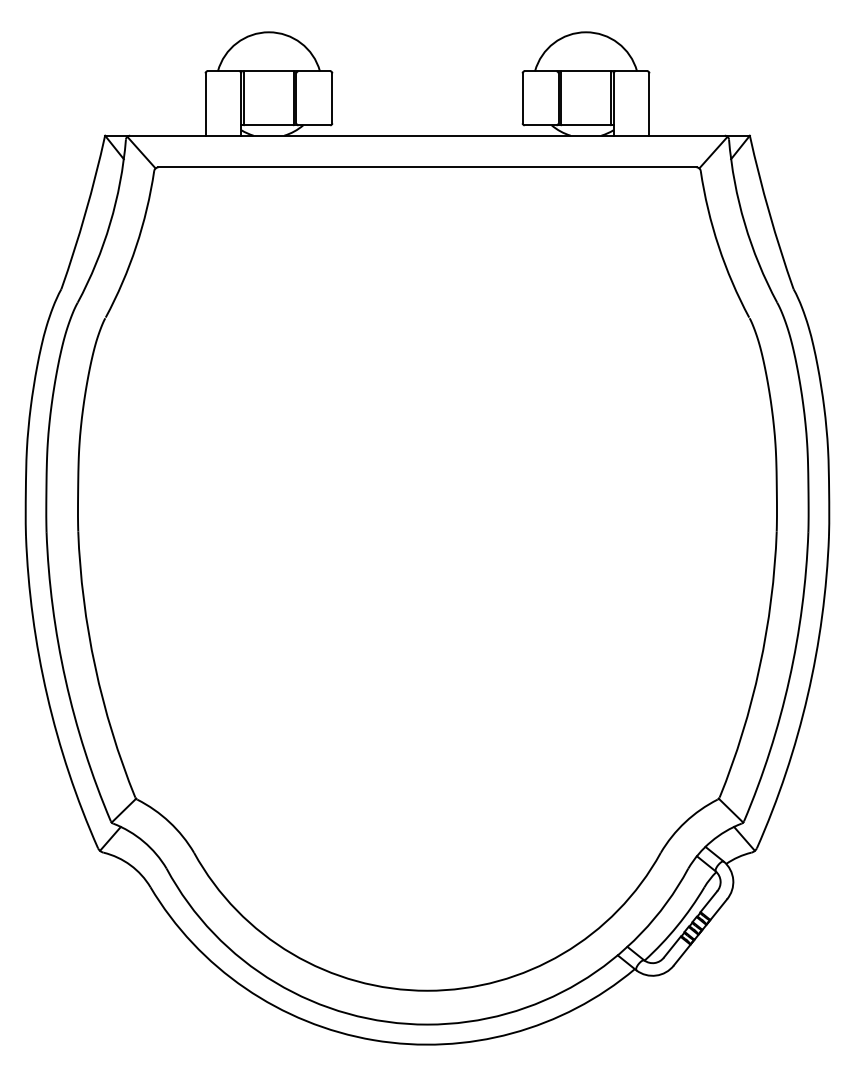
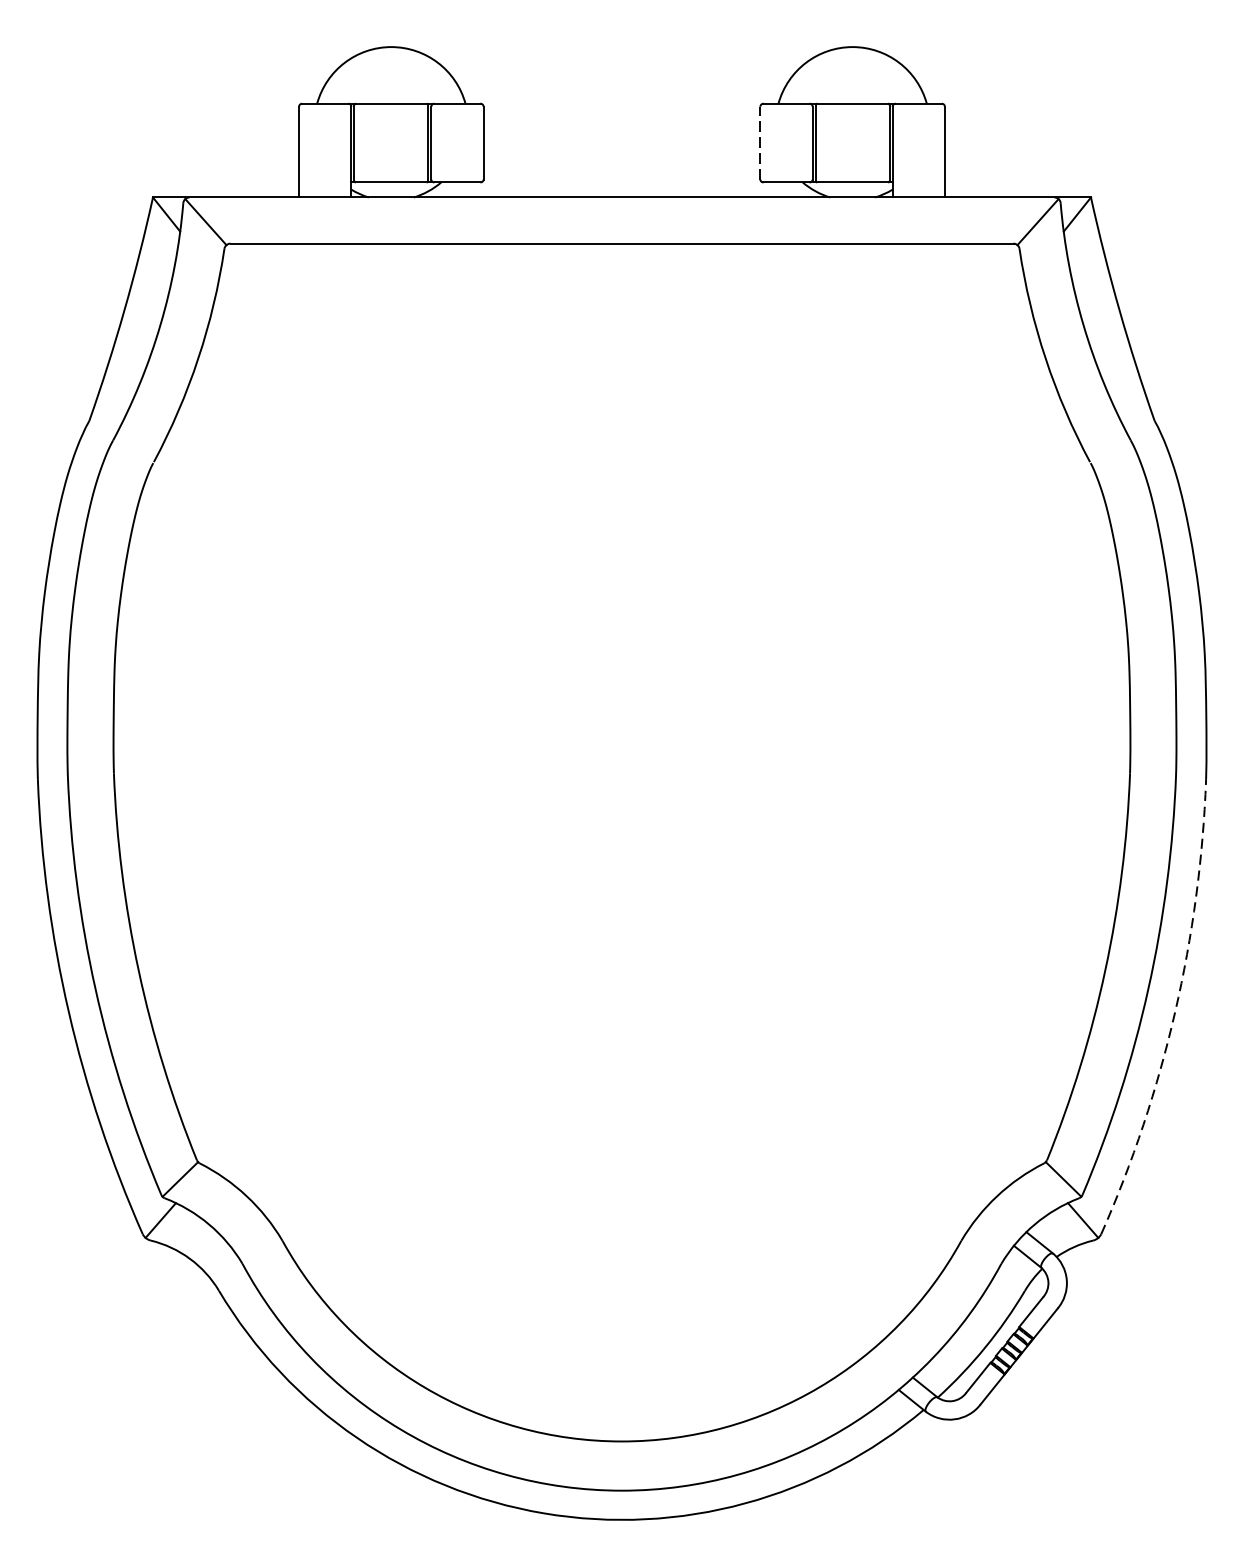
line: (522, 97) -> (760, 141), solid -> dashed
arc: (807, 695) -> (1174, 1011), solid -> dashed

